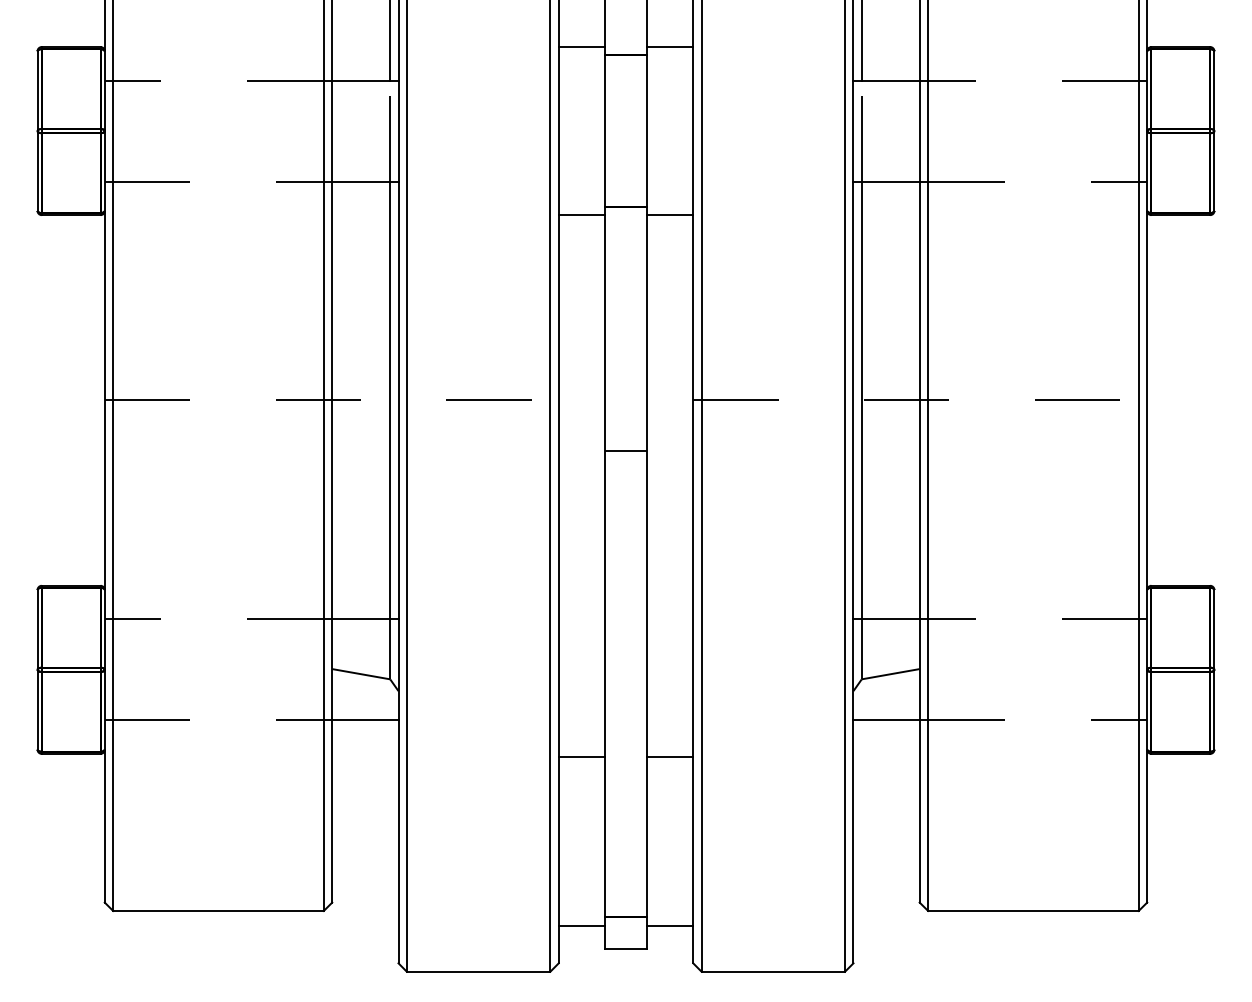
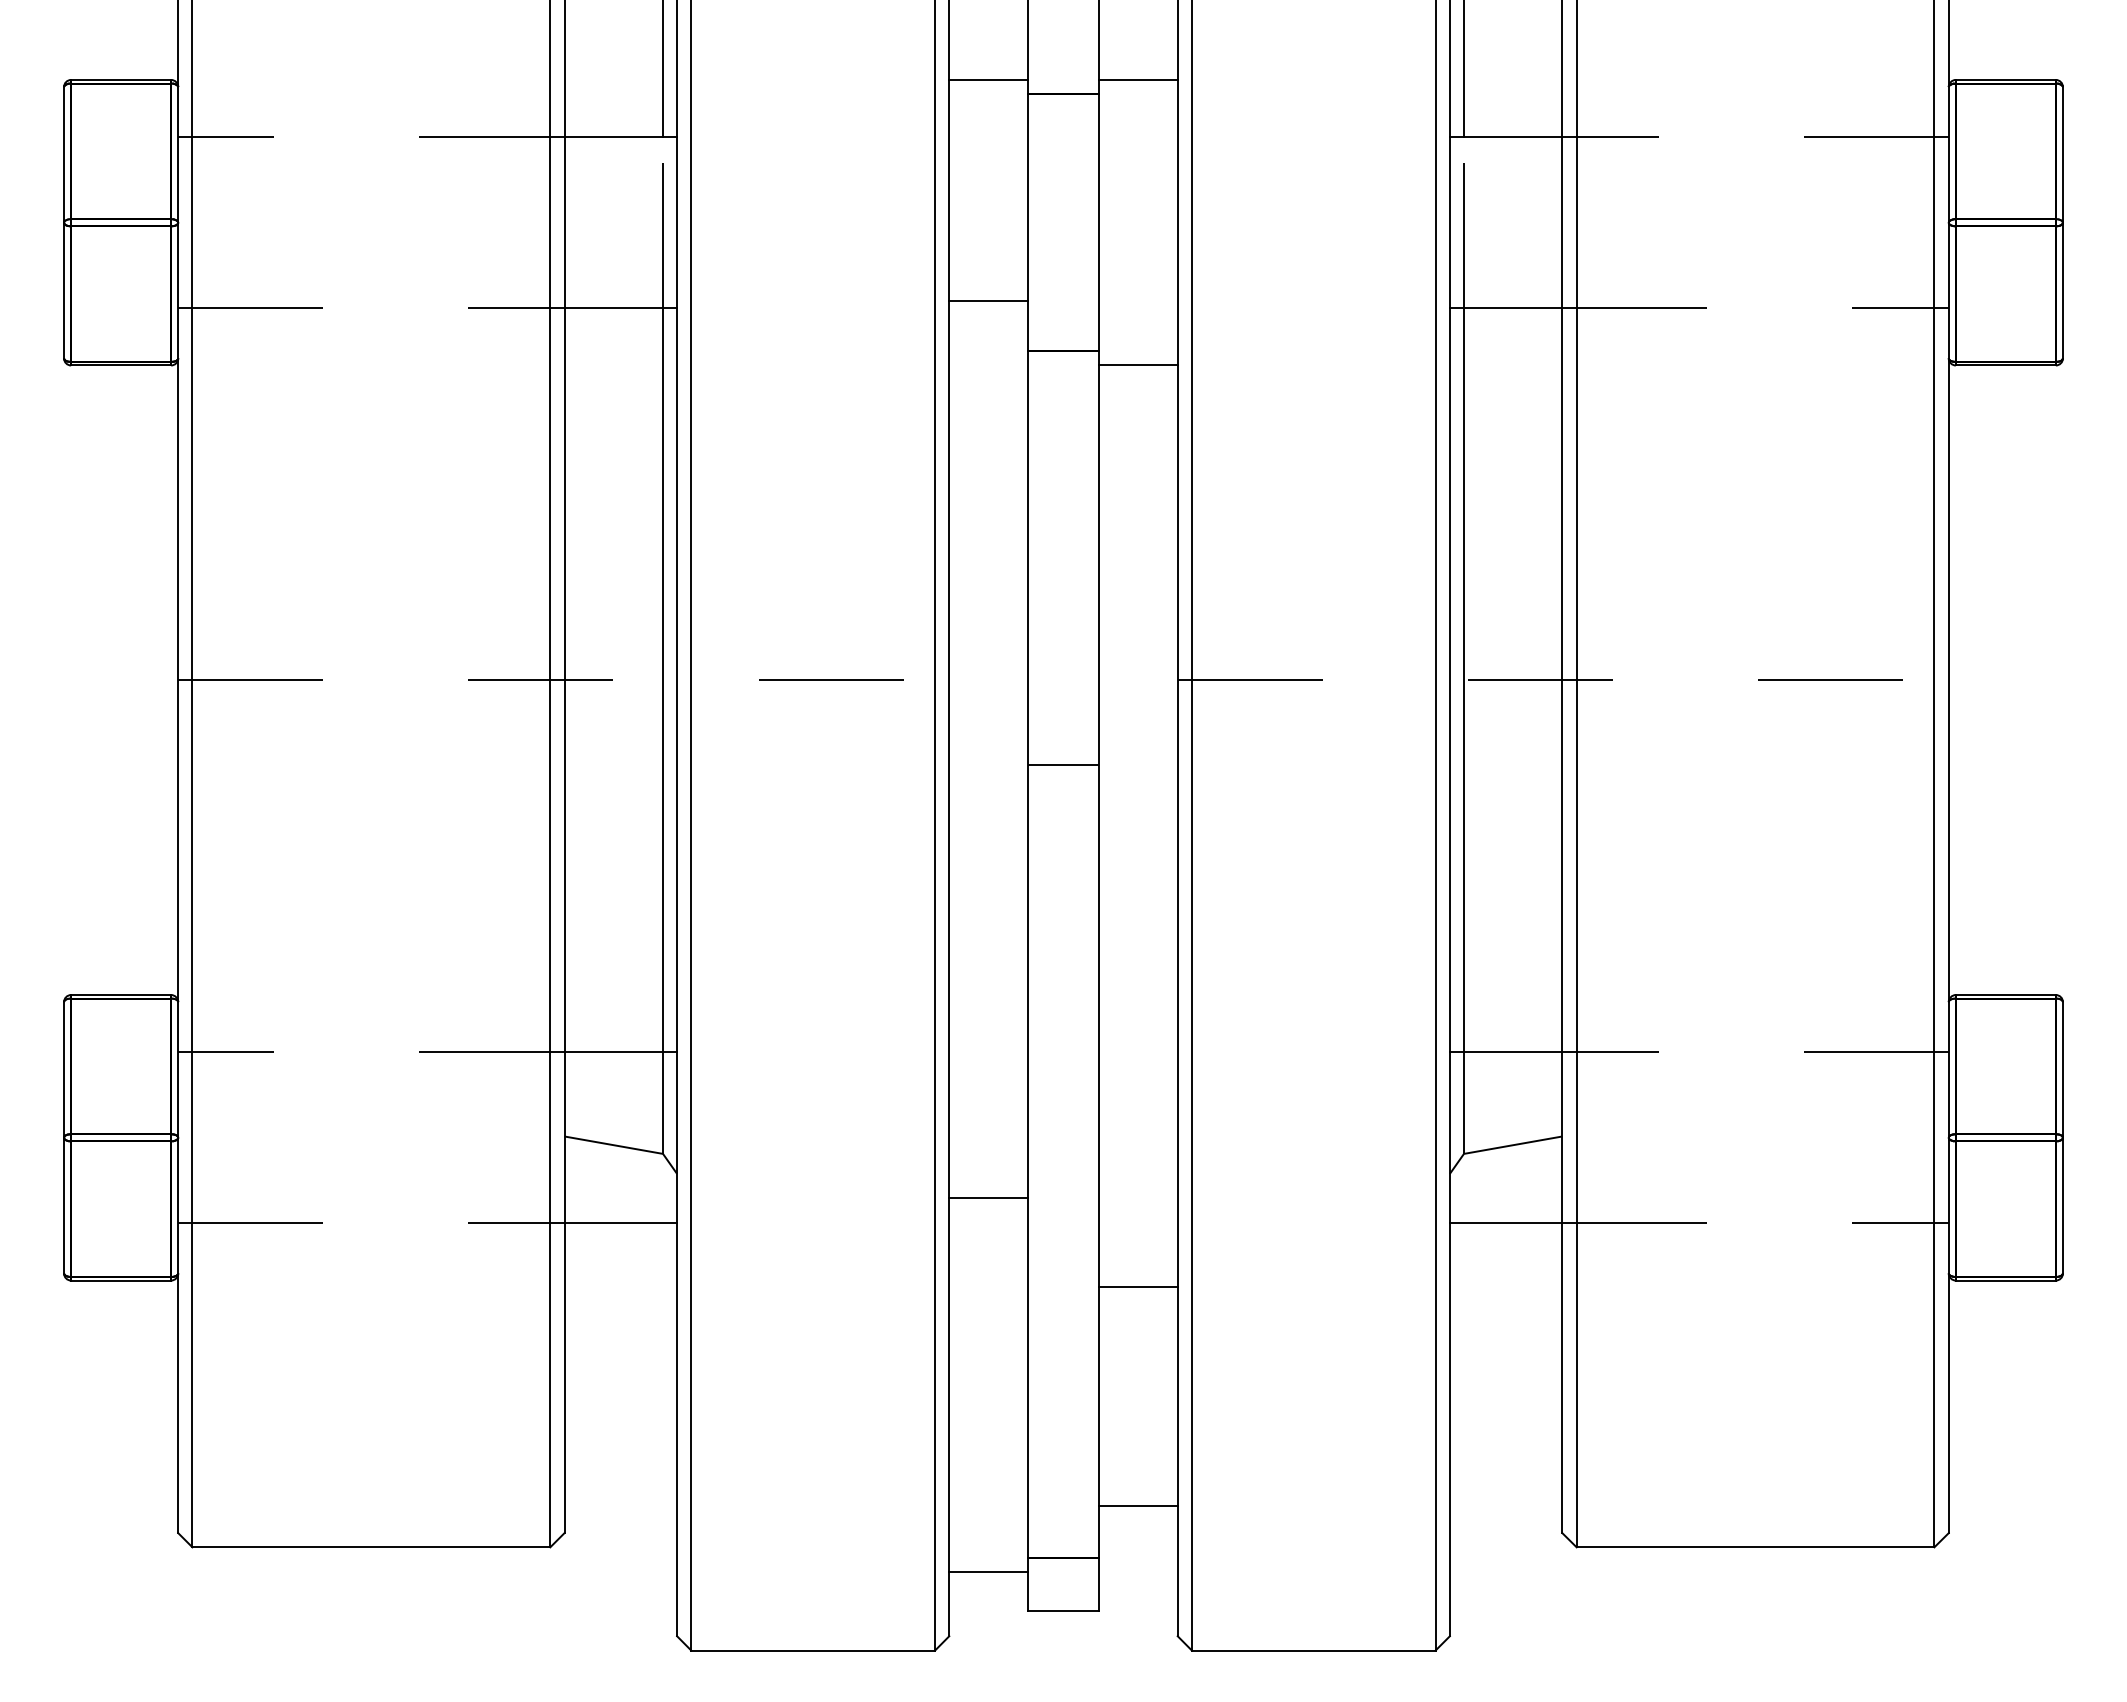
line: (581, 215) -> (987, 301), moved
line: (581, 757) -> (987, 1198), moved
line: (669, 925) -> (1137, 1505), moved

